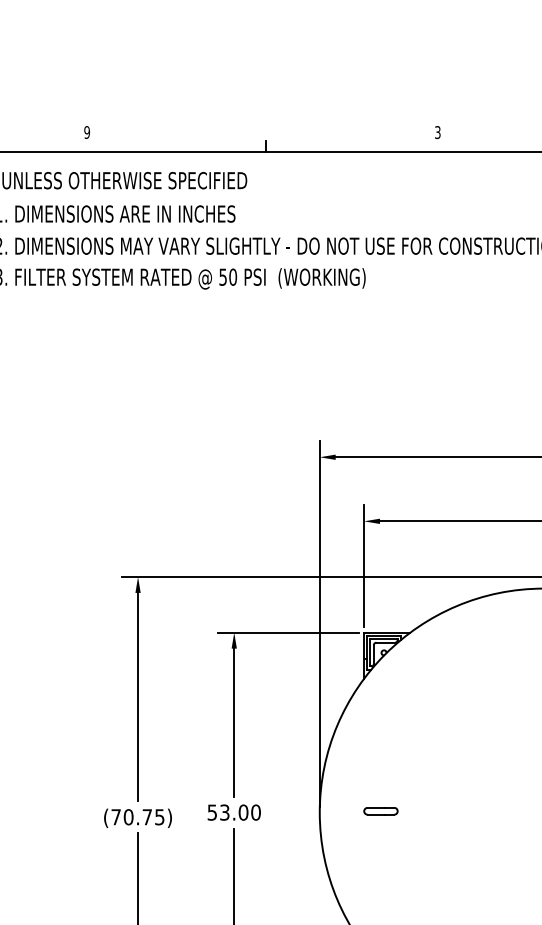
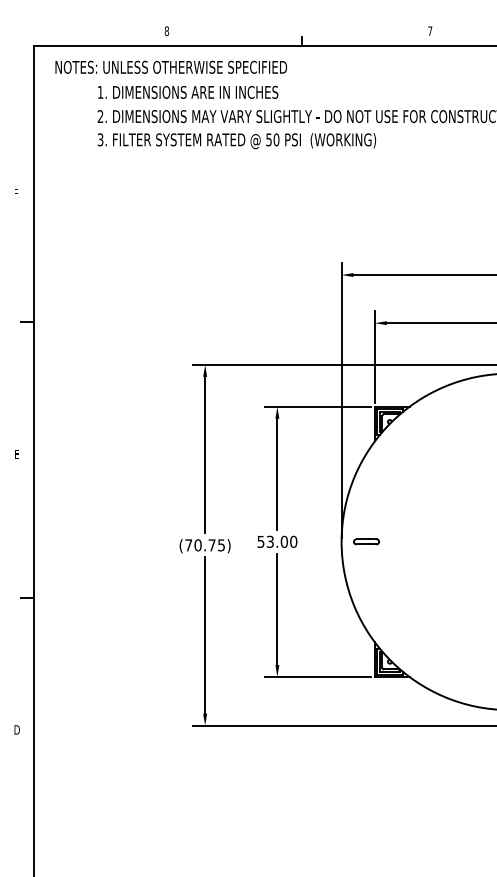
text: (86, 131) -> (166, 30), 9 -> 8
text: (438, 132) -> (430, 31), 3 -> 7
part: (380, 810) -> (366, 541), moved

